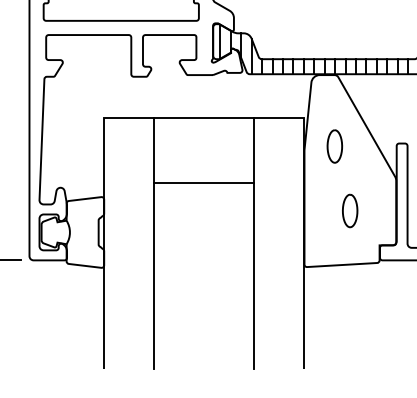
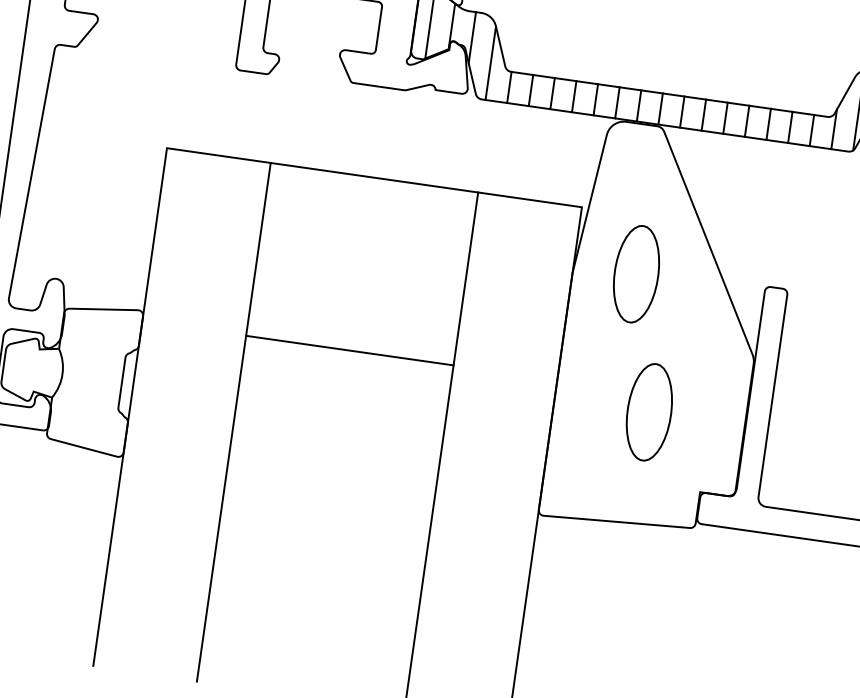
part: (334, 146) -> (635, 274), size x1.43
line: (204, 182) -> (350, 349), moved
part: (349, 210) -> (648, 411), size x1.43

